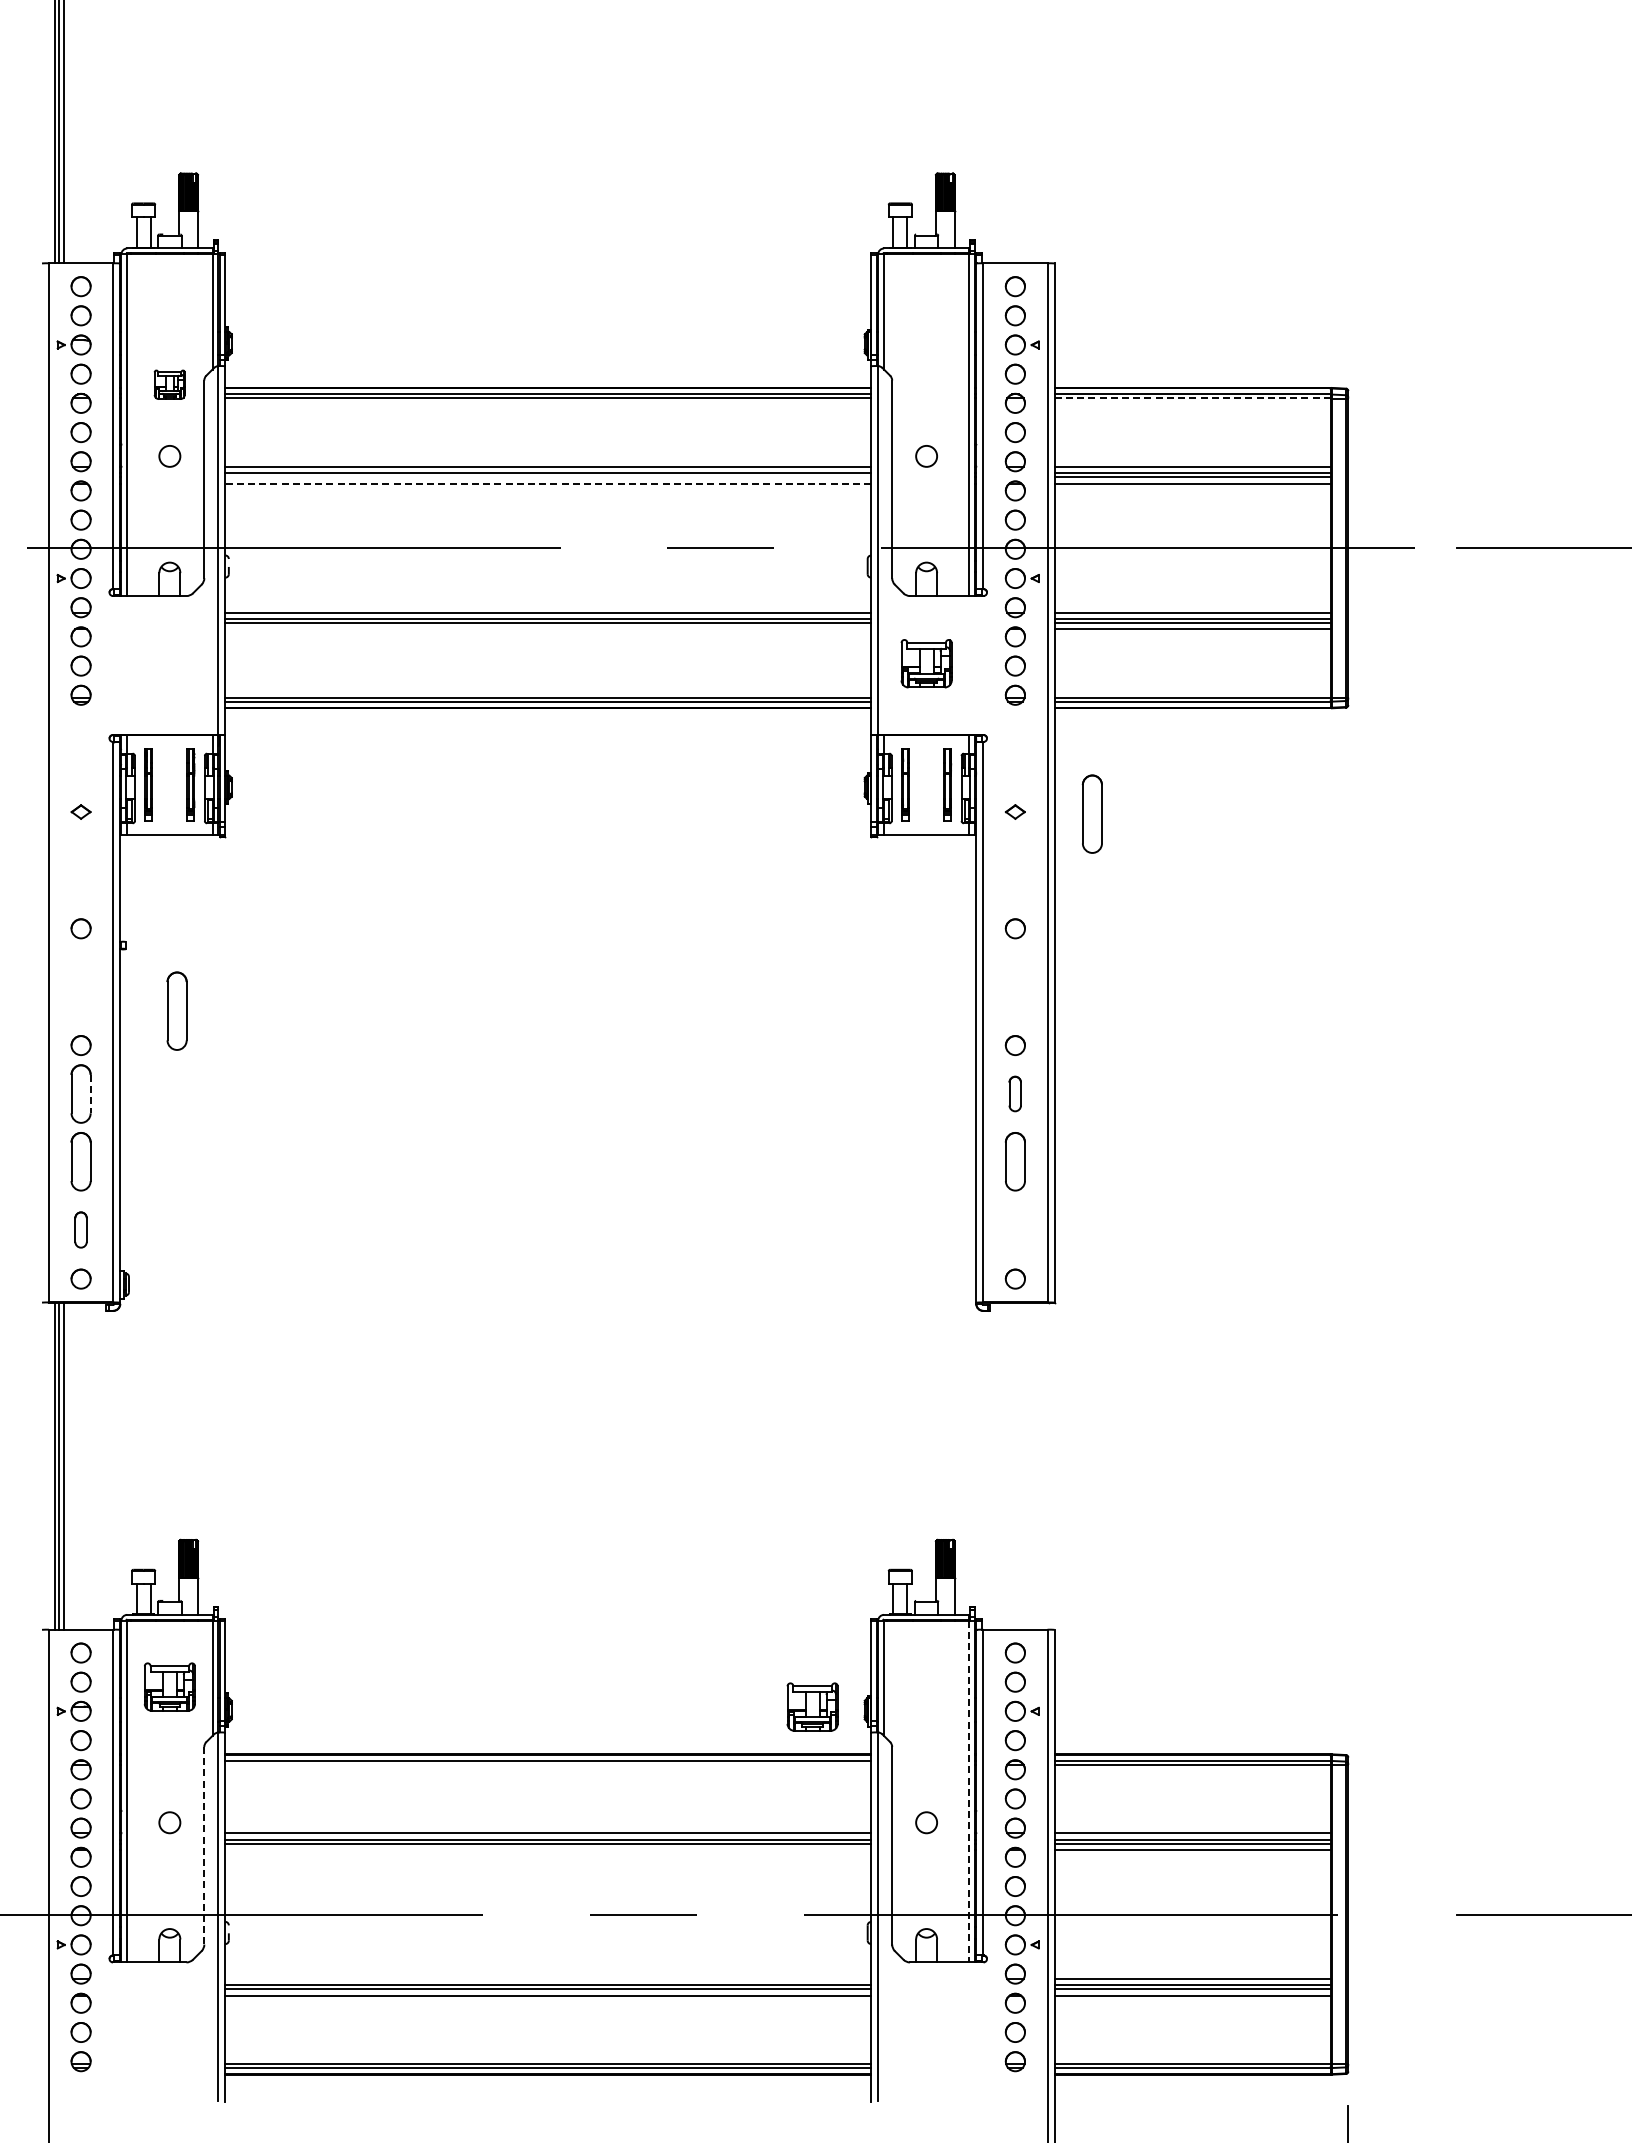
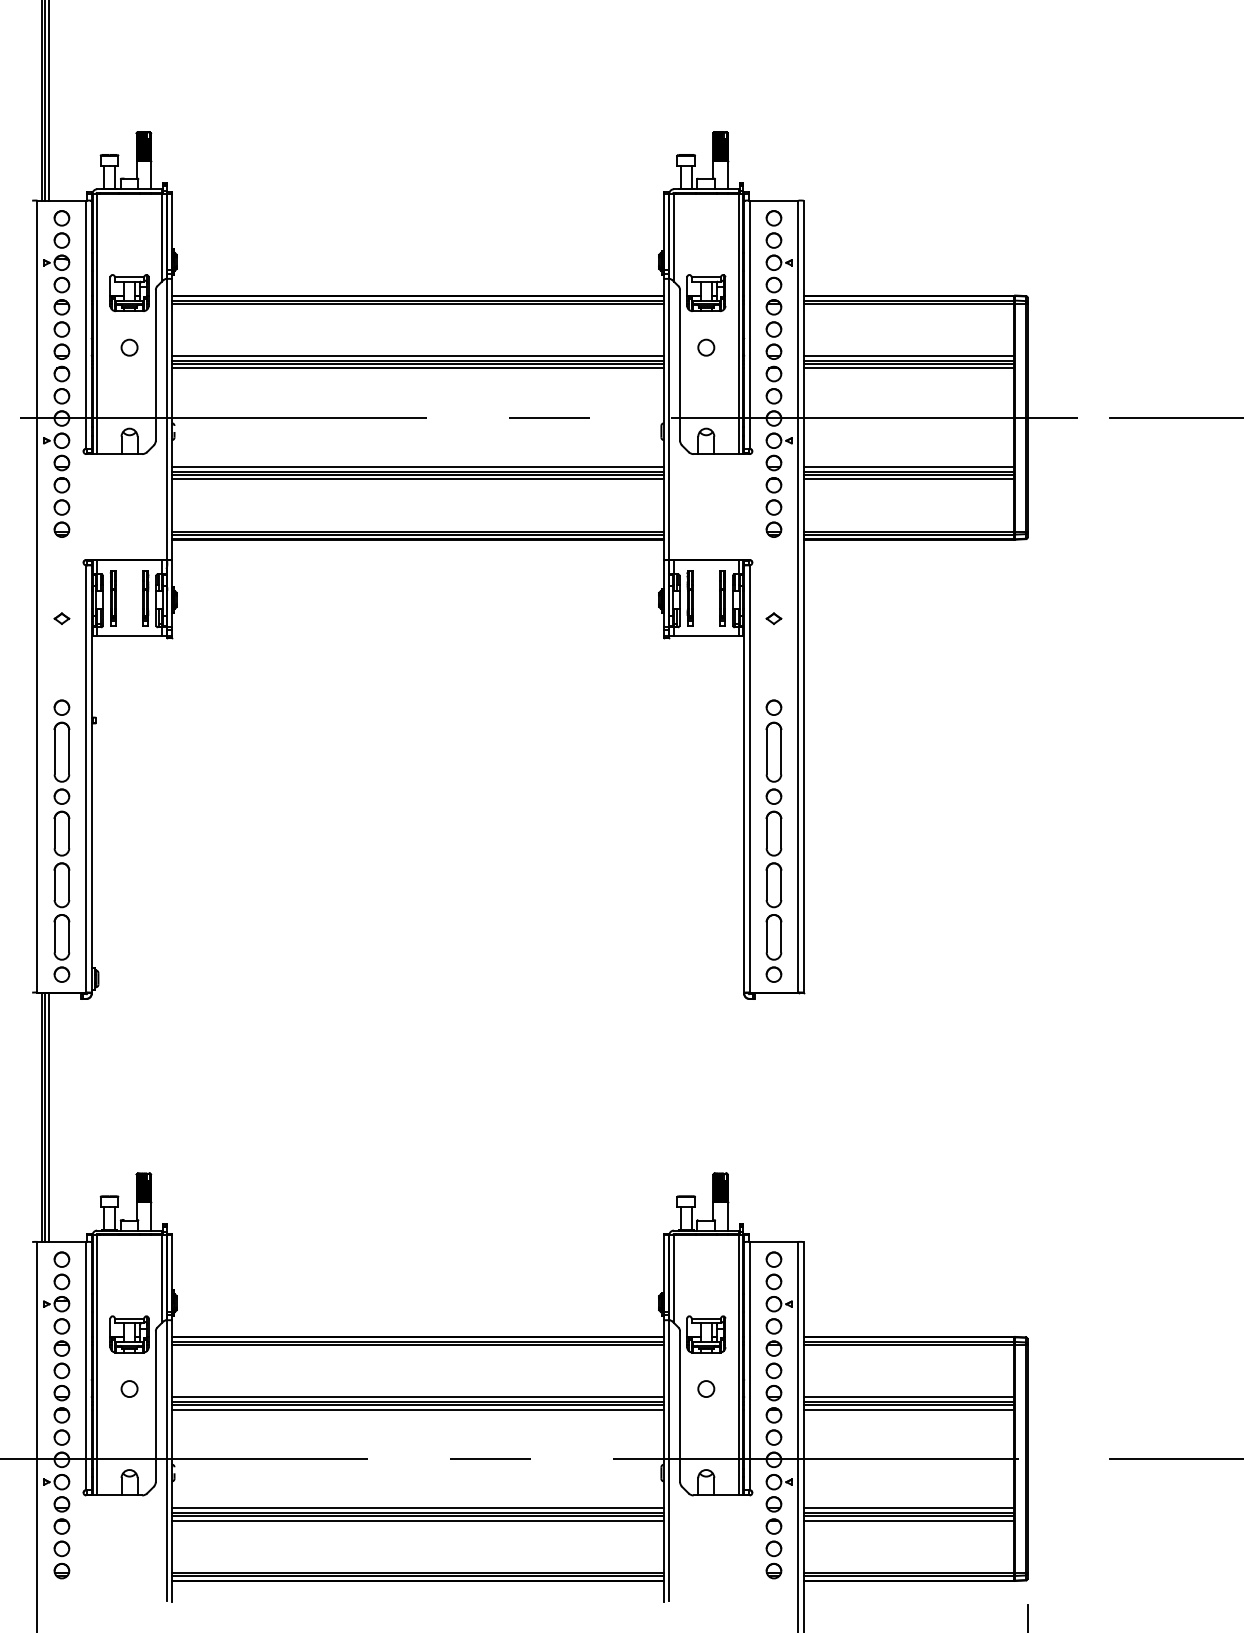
part: (169, 384) -> (129, 292), size x1.67
line: (1192, 398) -> (908, 303), dashed -> solid
line: (548, 477) -> (418, 363), added
line: (548, 483) -> (418, 368), dashed -> solid
line: (548, 629) -> (418, 479), added
part: (926, 663) -> (706, 292), moved
part: (1091, 813) -> (773, 751), moved
part: (176, 1010) -> (61, 751), moved
part: (1014, 1093) -> (773, 833), size x1.67
line: (90, 1094) -> (69, 834), dashed -> solid
part: (80, 1229) -> (61, 936), size x1.67
part: (1014, 1229) -> (773, 936), added
part: (169, 1686) -> (129, 1333), moved
part: (812, 1706) -> (706, 1333), moved
line: (548, 1764) -> (418, 1344), added
line: (969, 1791) -> (738, 1365), dashed -> solid
line: (204, 1845) -> (155, 1406), dashed -> solid
line: (548, 1849) -> (418, 1409), added
line: (548, 1979) -> (418, 1508), added

